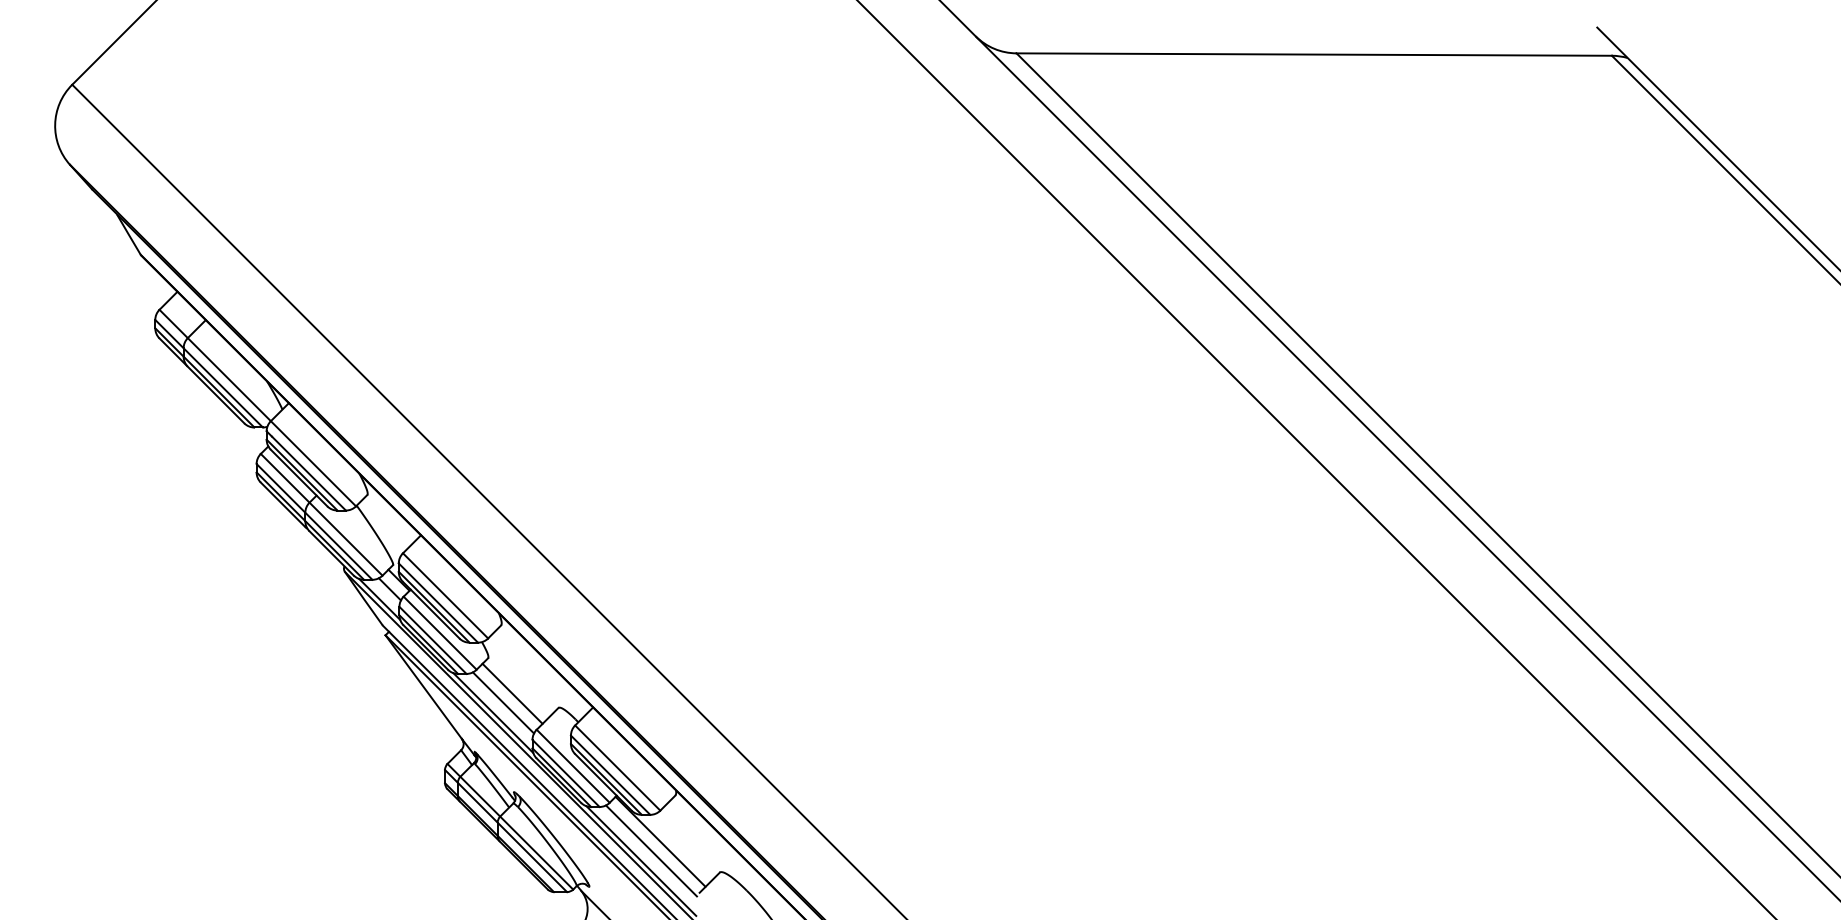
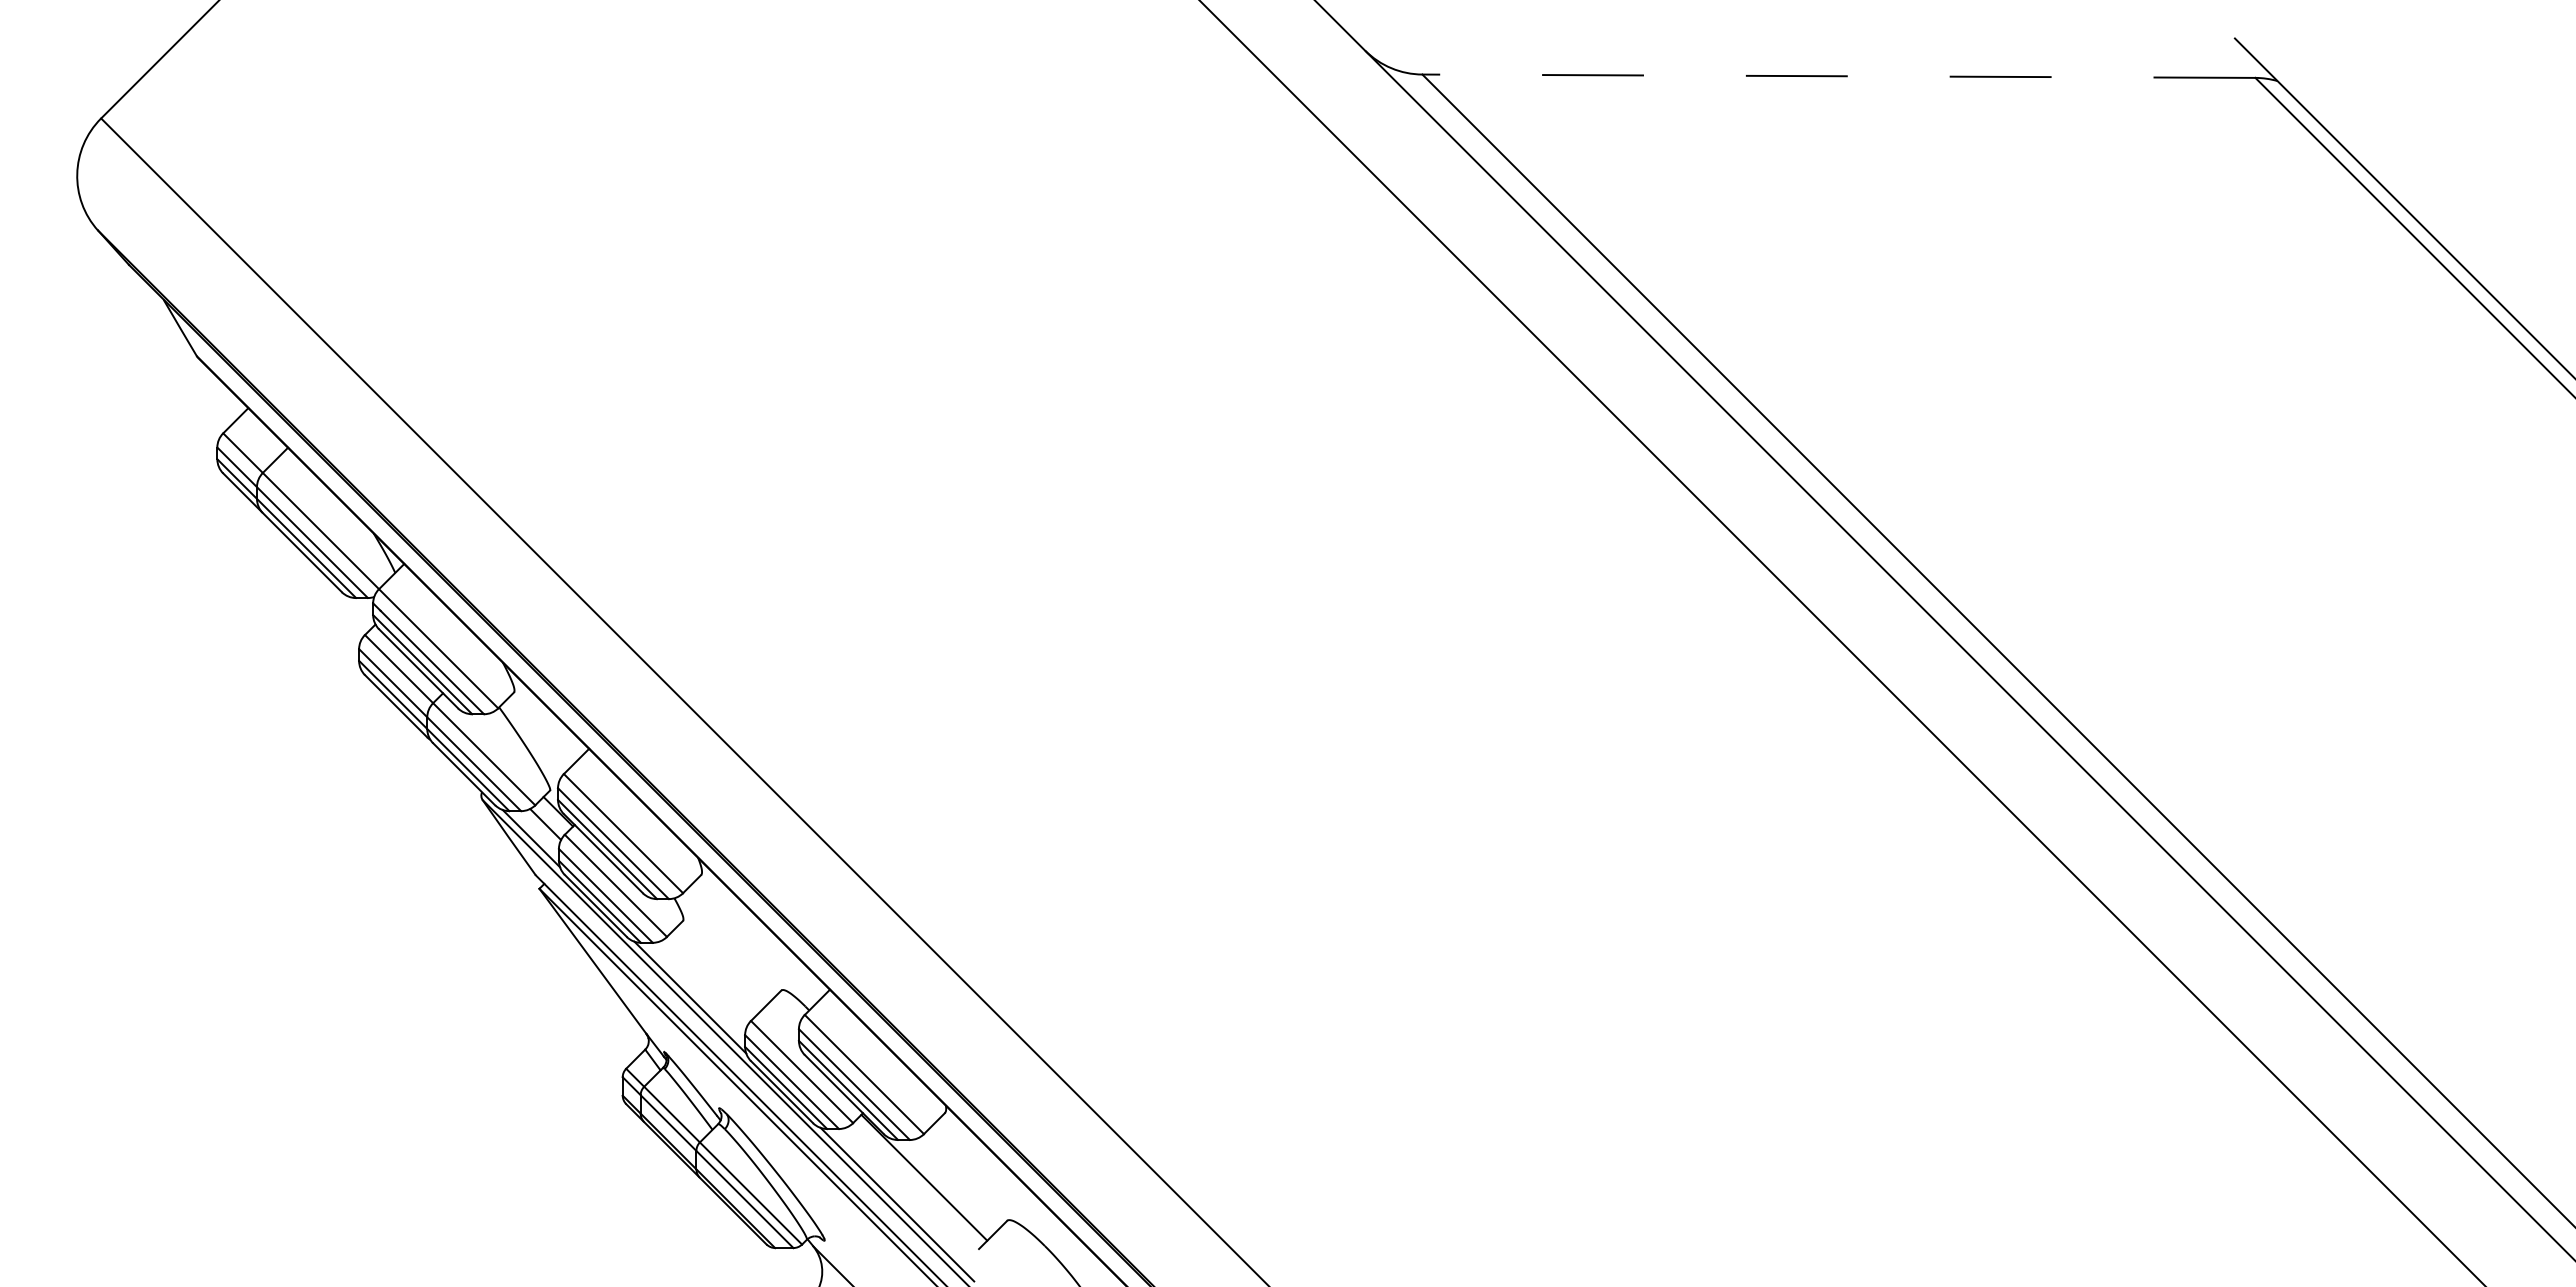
line: (1313, 54) -> (1838, 76), solid -> dashed
line: (512, 693) -> (717, 970), removed
line: (503, 702) -> (704, 983), removed
line: (651, 850) -> (911, 1190), removed

